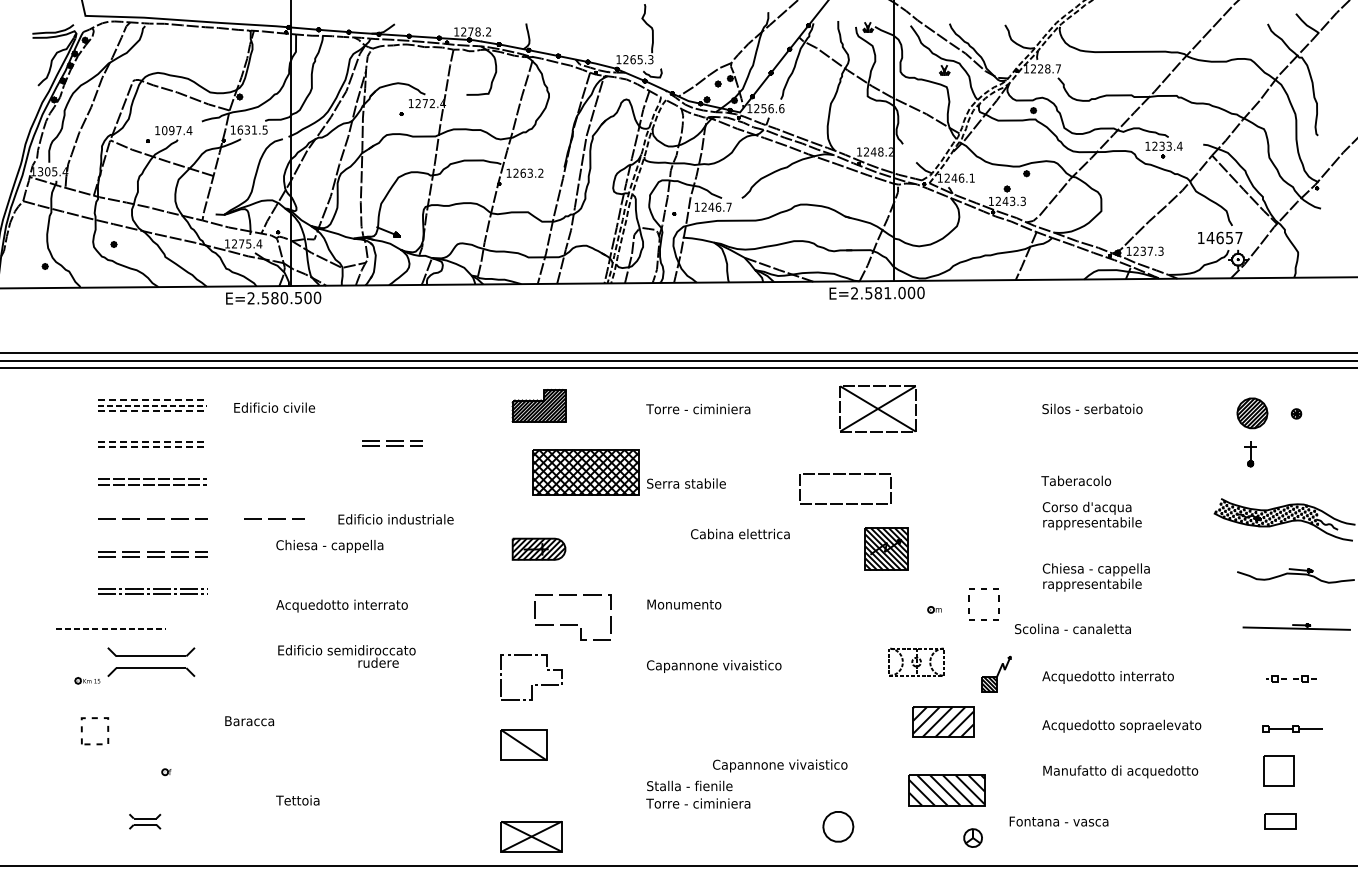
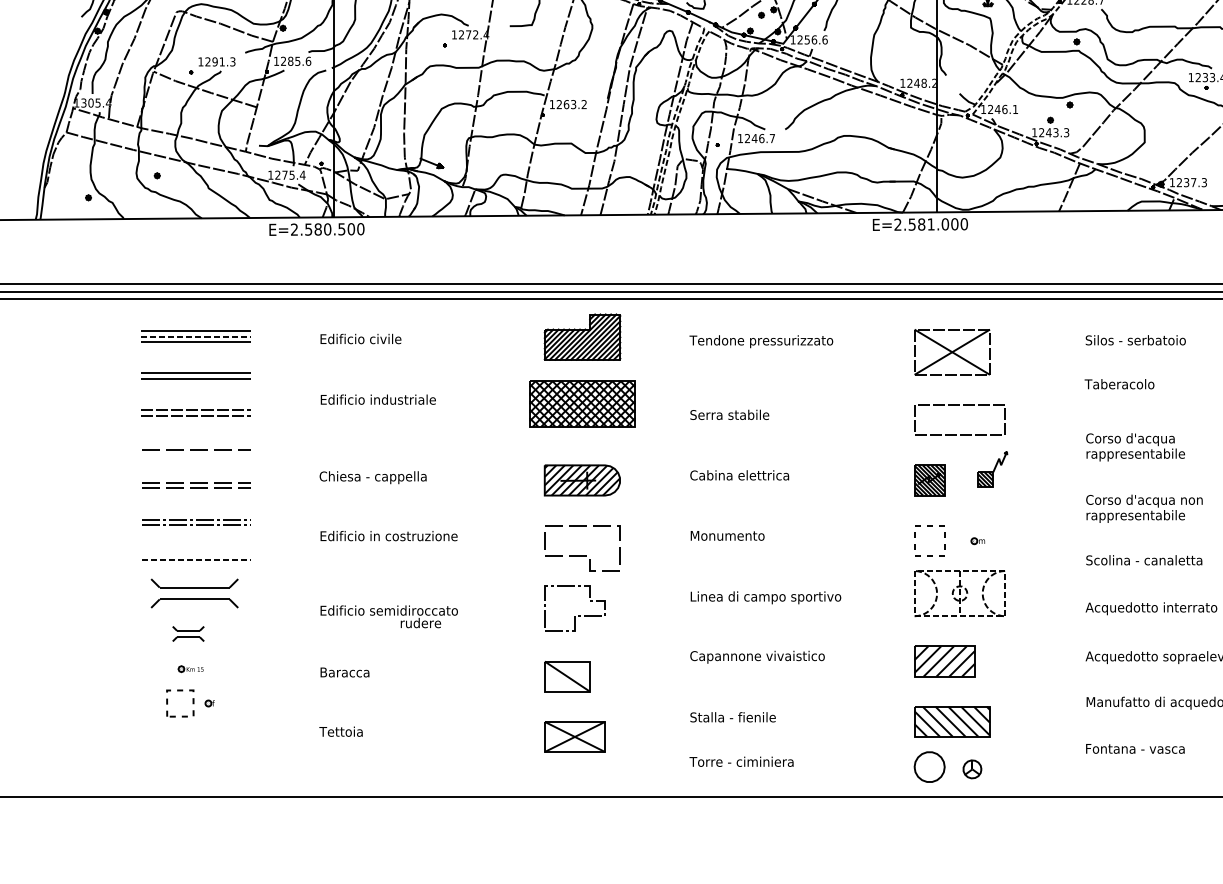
text: (252, 129) -> (295, 60), 1631.5 -> 1285.6
text: (177, 130) -> (220, 61), 1097.4 -> 1291.3
line: (152, 399) -> (195, 330), dashed -> solid
part: (538, 405) -> (581, 336), size x1.43
text: (274, 407) -> (360, 338), moved
part: (877, 408) -> (951, 351), moved
text: (722, 409) -> (765, 340), Torre - ciminiera -> Tendone pressurizzato
line: (152, 411) -> (195, 342), dashed -> solid
line: (152, 441) -> (195, 372), dashed -> solid
part: (392, 443) -> (435, 374), removed
line: (152, 447) -> (195, 378), dashed -> solid
part: (585, 472) -> (581, 403), moved
part: (845, 474) -> (959, 405), moved
text: (1076, 480) -> (1119, 383), moved
line: (274, 518) -> (317, 449), removed
text: (395, 519) -> (377, 399), moved
text: (740, 533) -> (739, 474), moved
part: (885, 548) -> (928, 479), size x0.71
part: (538, 549) -> (581, 480), size x1.43
text: (1105, 569) -> (1148, 500), Chiesa - cappella -> Corso d'acqua non
part: (969, 601) -> (914, 537), moved
text: (345, 605) -> (388, 536), Acquedotto interrato -> Edificio in costruzione
part: (572, 624) -> (581, 555), moved
line: (111, 628) -> (196, 559), moved
text: (1072, 628) -> (1143, 559), moved
text: (346, 656) -> (388, 616), moved
part: (916, 661) -> (959, 592), size x1.67
text: (722, 666) -> (765, 597), Capannone vivaistico -> Linea di campo sportivo
part: (996, 673) -> (992, 468), moved
part: (87, 680) -> (190, 668), moved
part: (94, 719) -> (179, 691), moved
text: (249, 721) -> (344, 672), moved
part: (943, 721) -> (944, 660), moved
text: (780, 765) -> (757, 656), moved
part: (946, 790) -> (951, 721), moved
text: (698, 803) -> (741, 761), moved
part: (145, 821) -> (188, 633), moved
text: (1058, 821) -> (1134, 748), moved
part: (838, 826) -> (929, 766), moved
part: (531, 836) -> (574, 736), moved
part: (972, 837) -> (971, 768), moved

